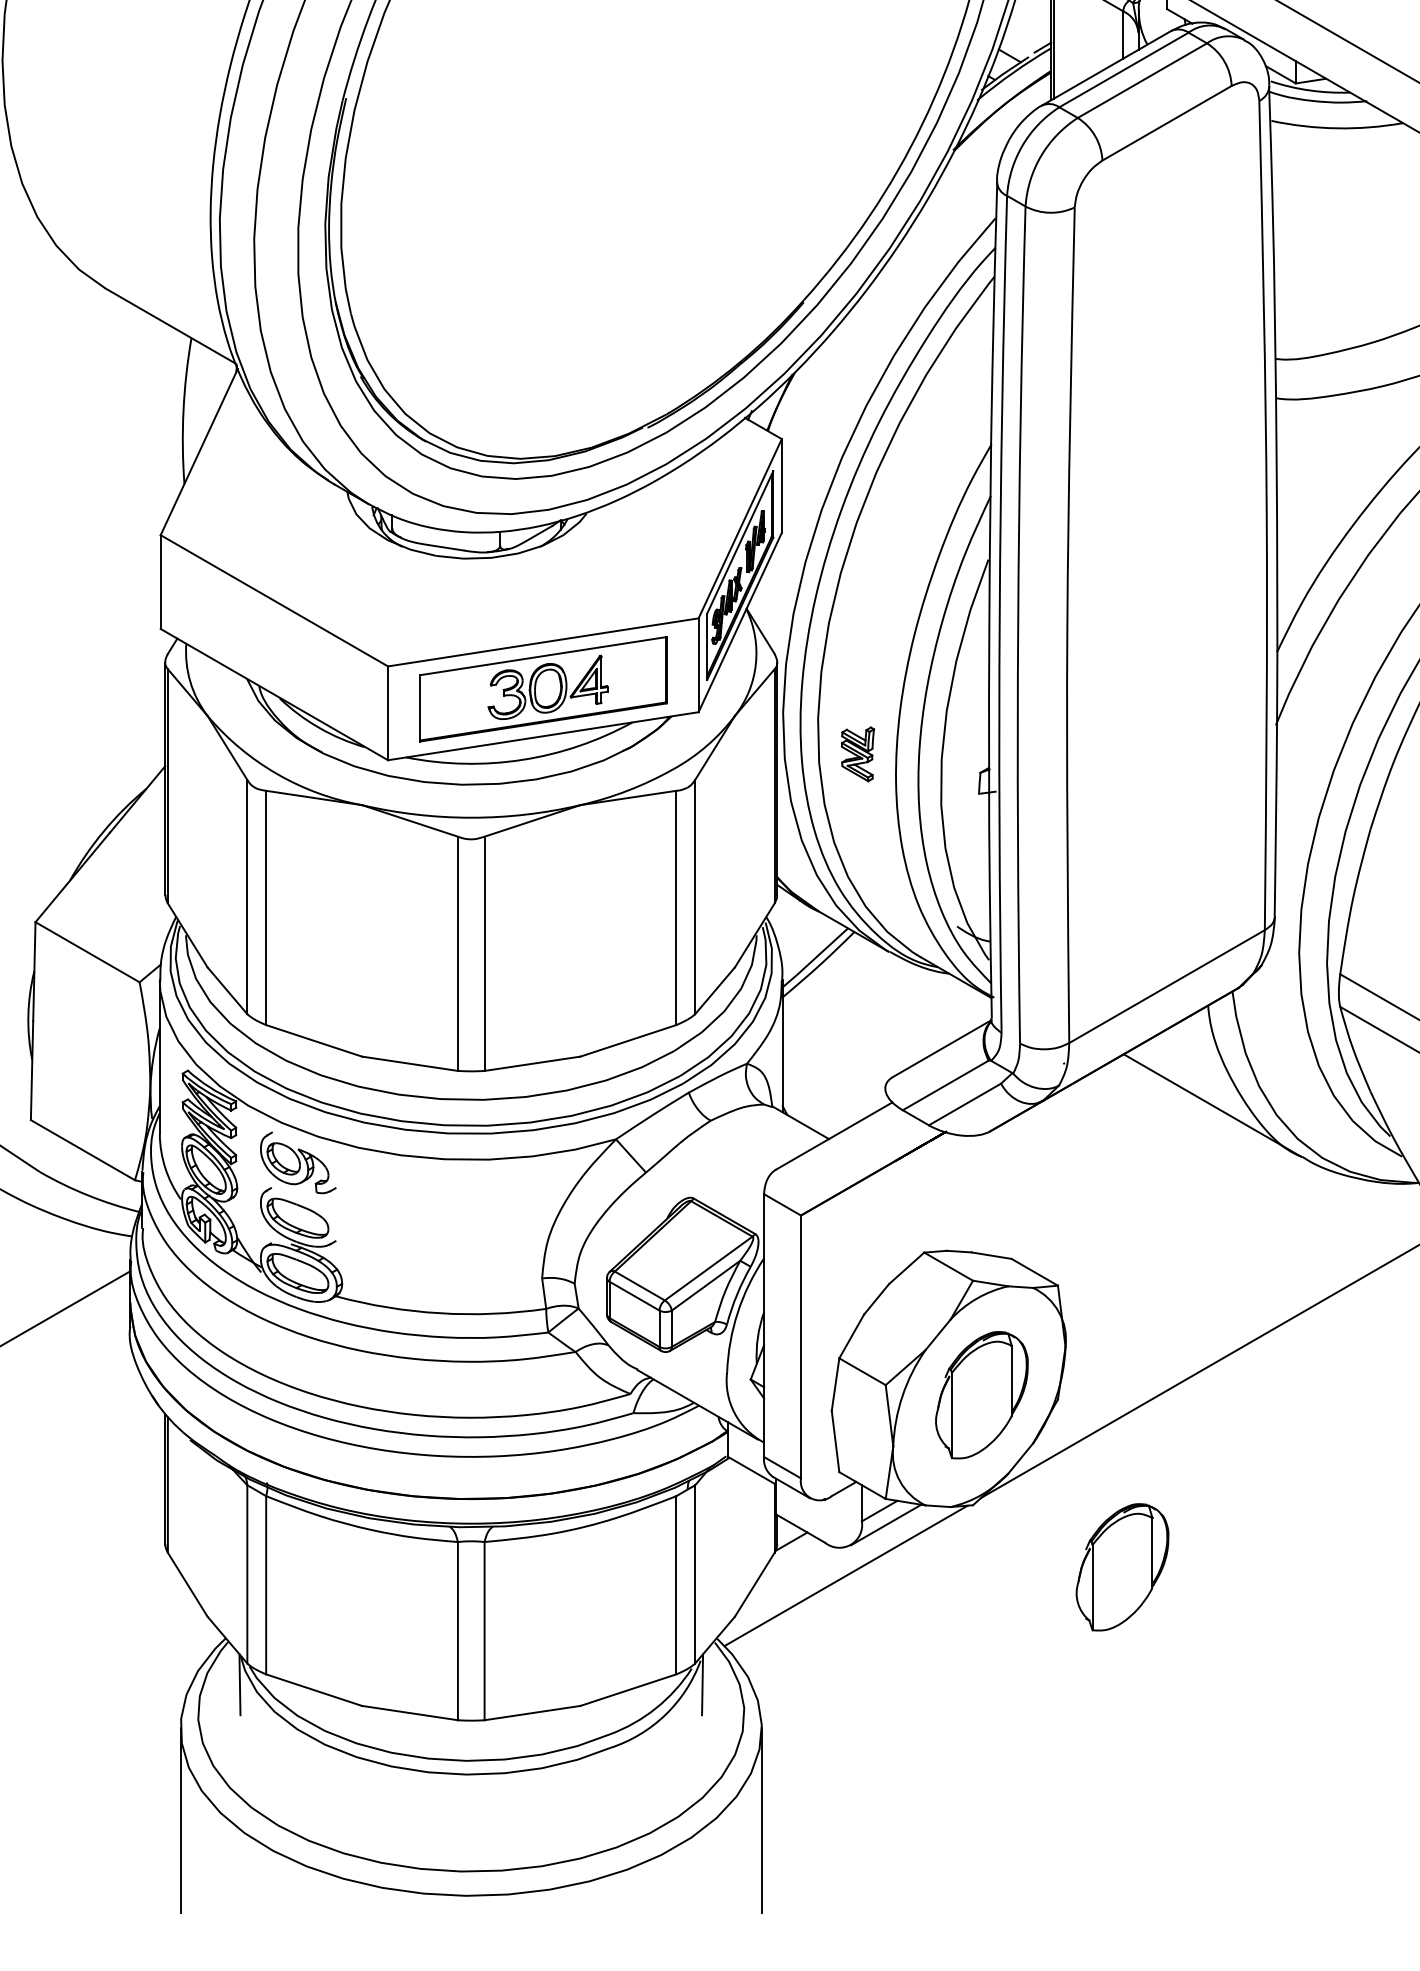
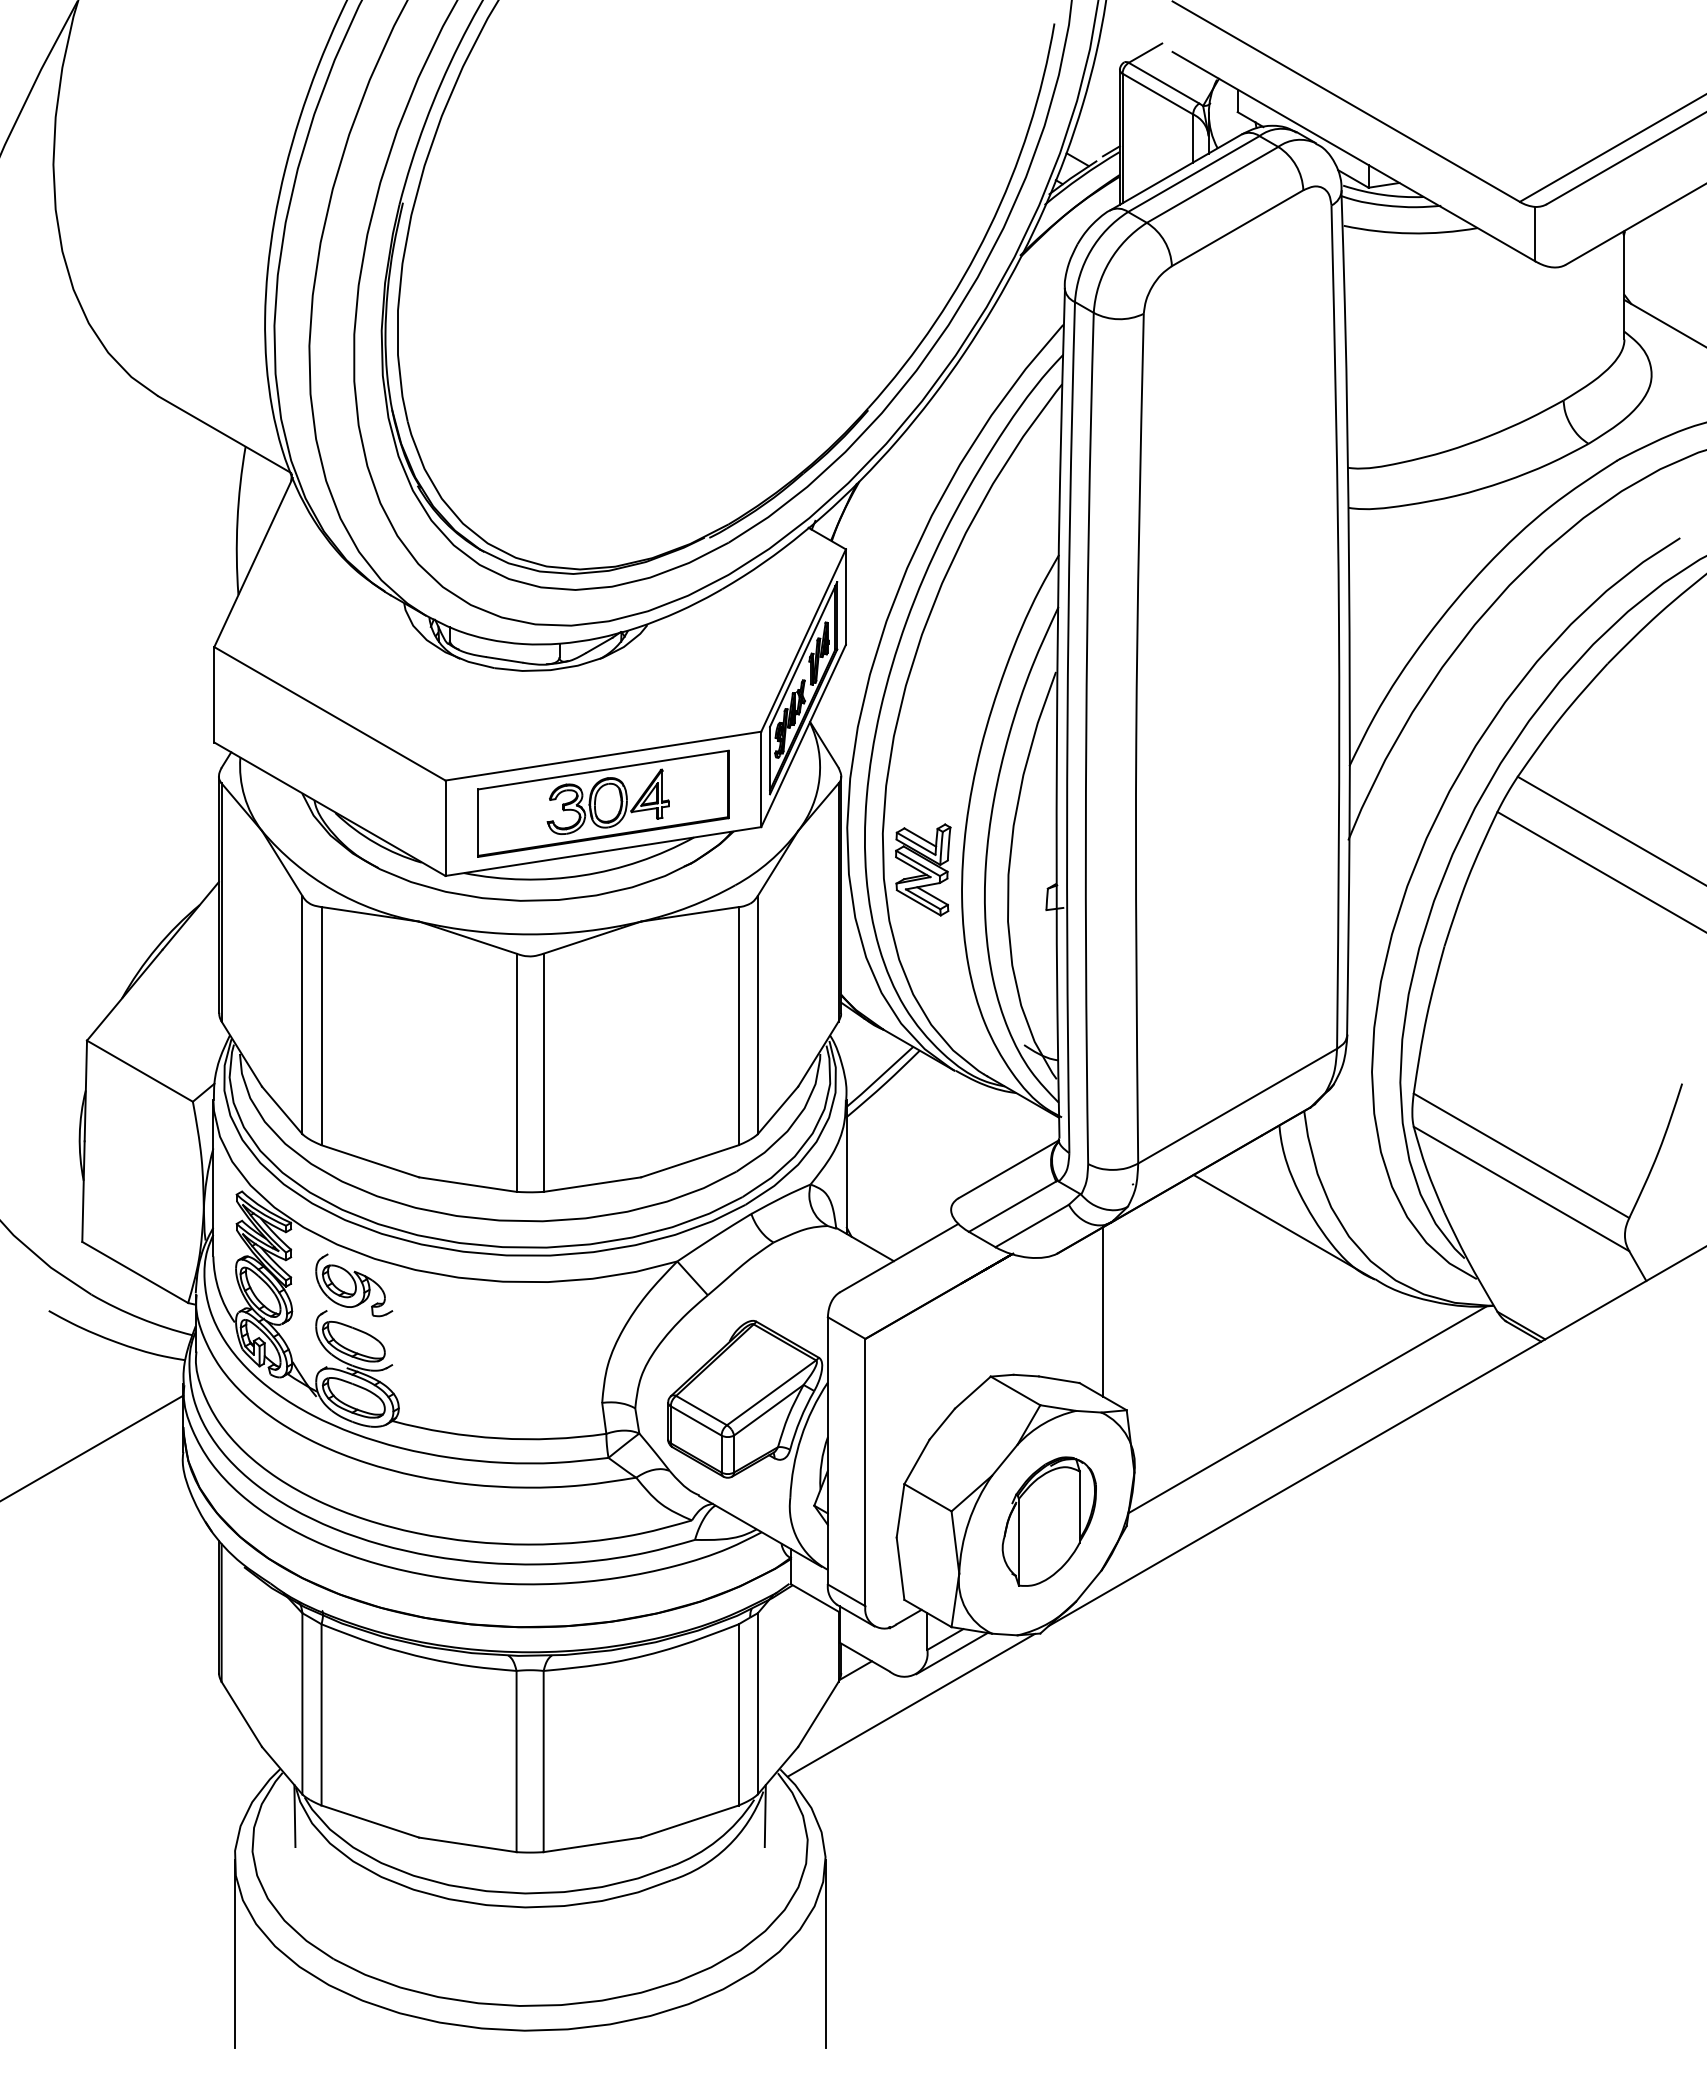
part: (858, 753) -> (923, 869), size x1.67
line: (1035, 1188) -> (1103, 1311), added
line: (1235, 1284) -> (1307, 1409), added
part: (1121, 1567) -> (1191, 1696), removed

